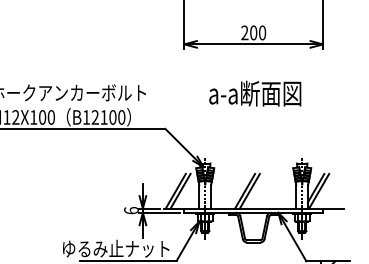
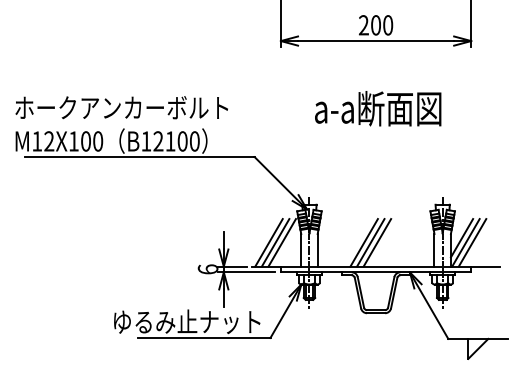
line: (184, 191) -> (281, 242), added
line: (254, 191) -> (377, 242), added
line: (323, 191) -> (472, 242), added

